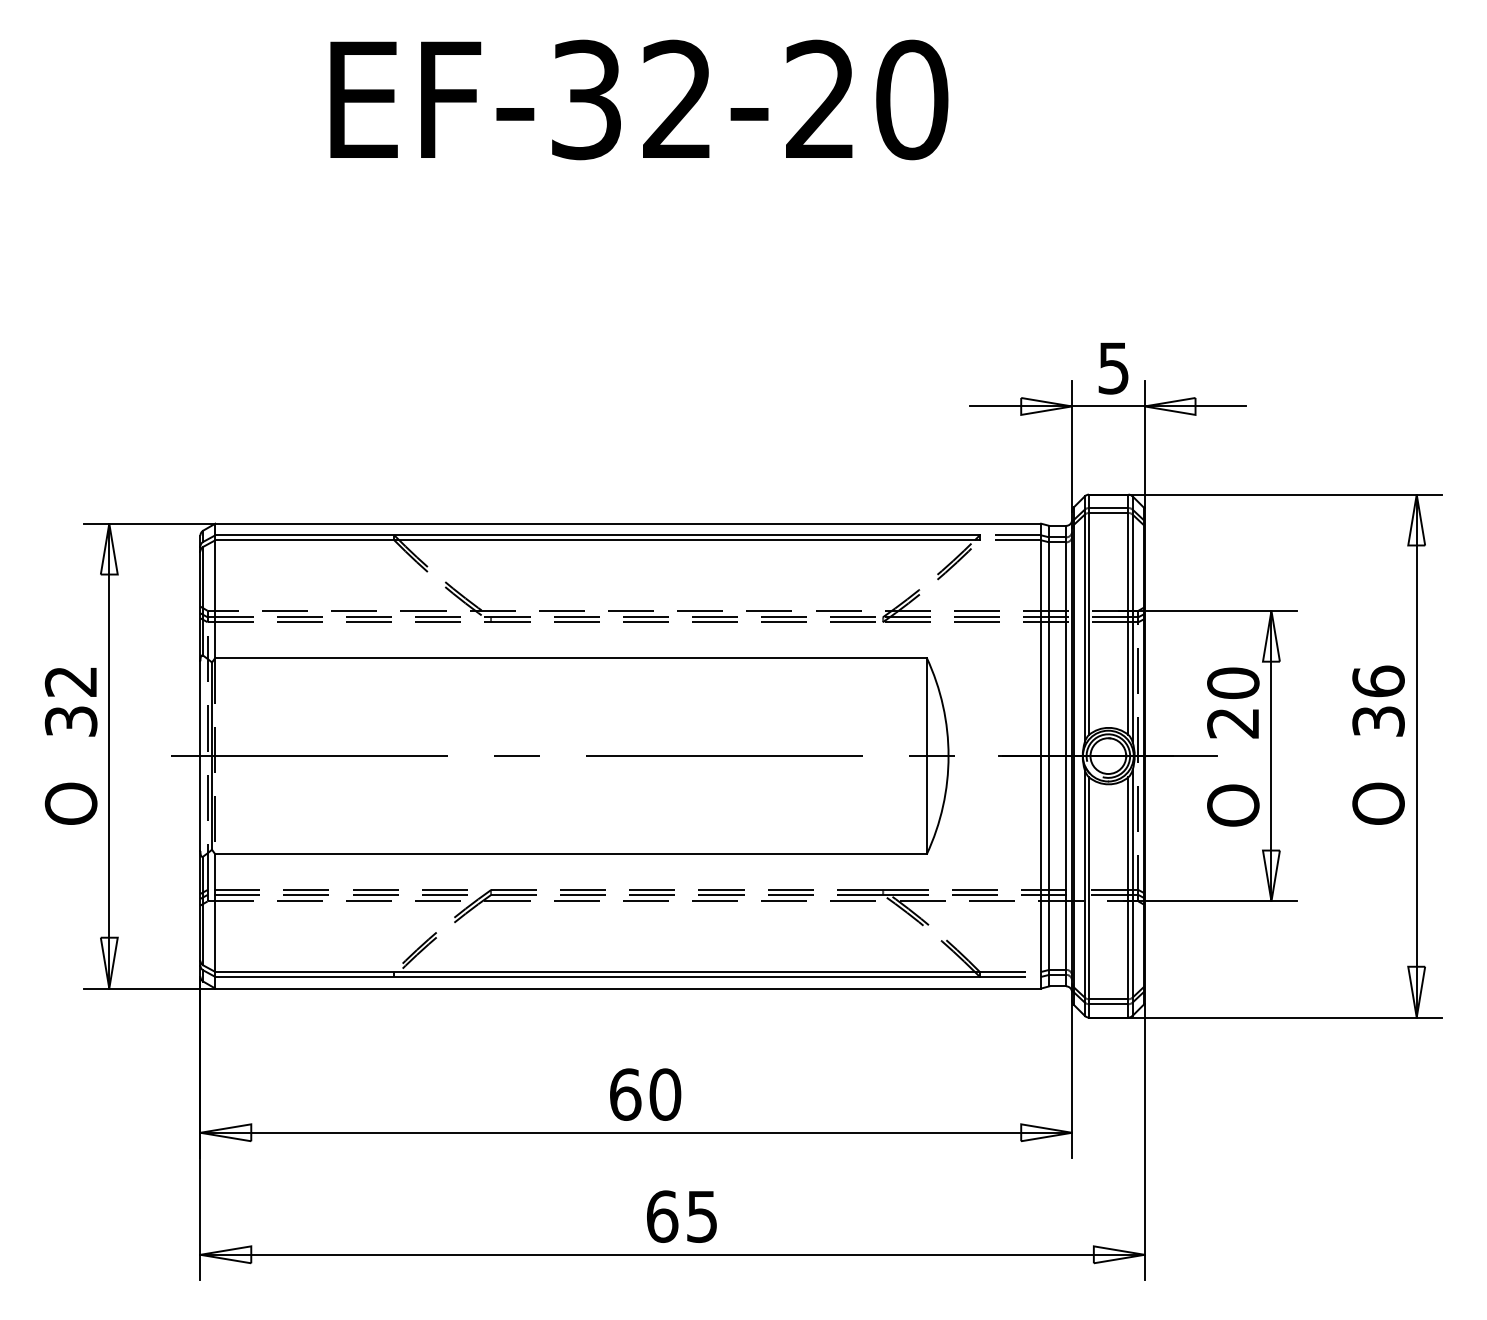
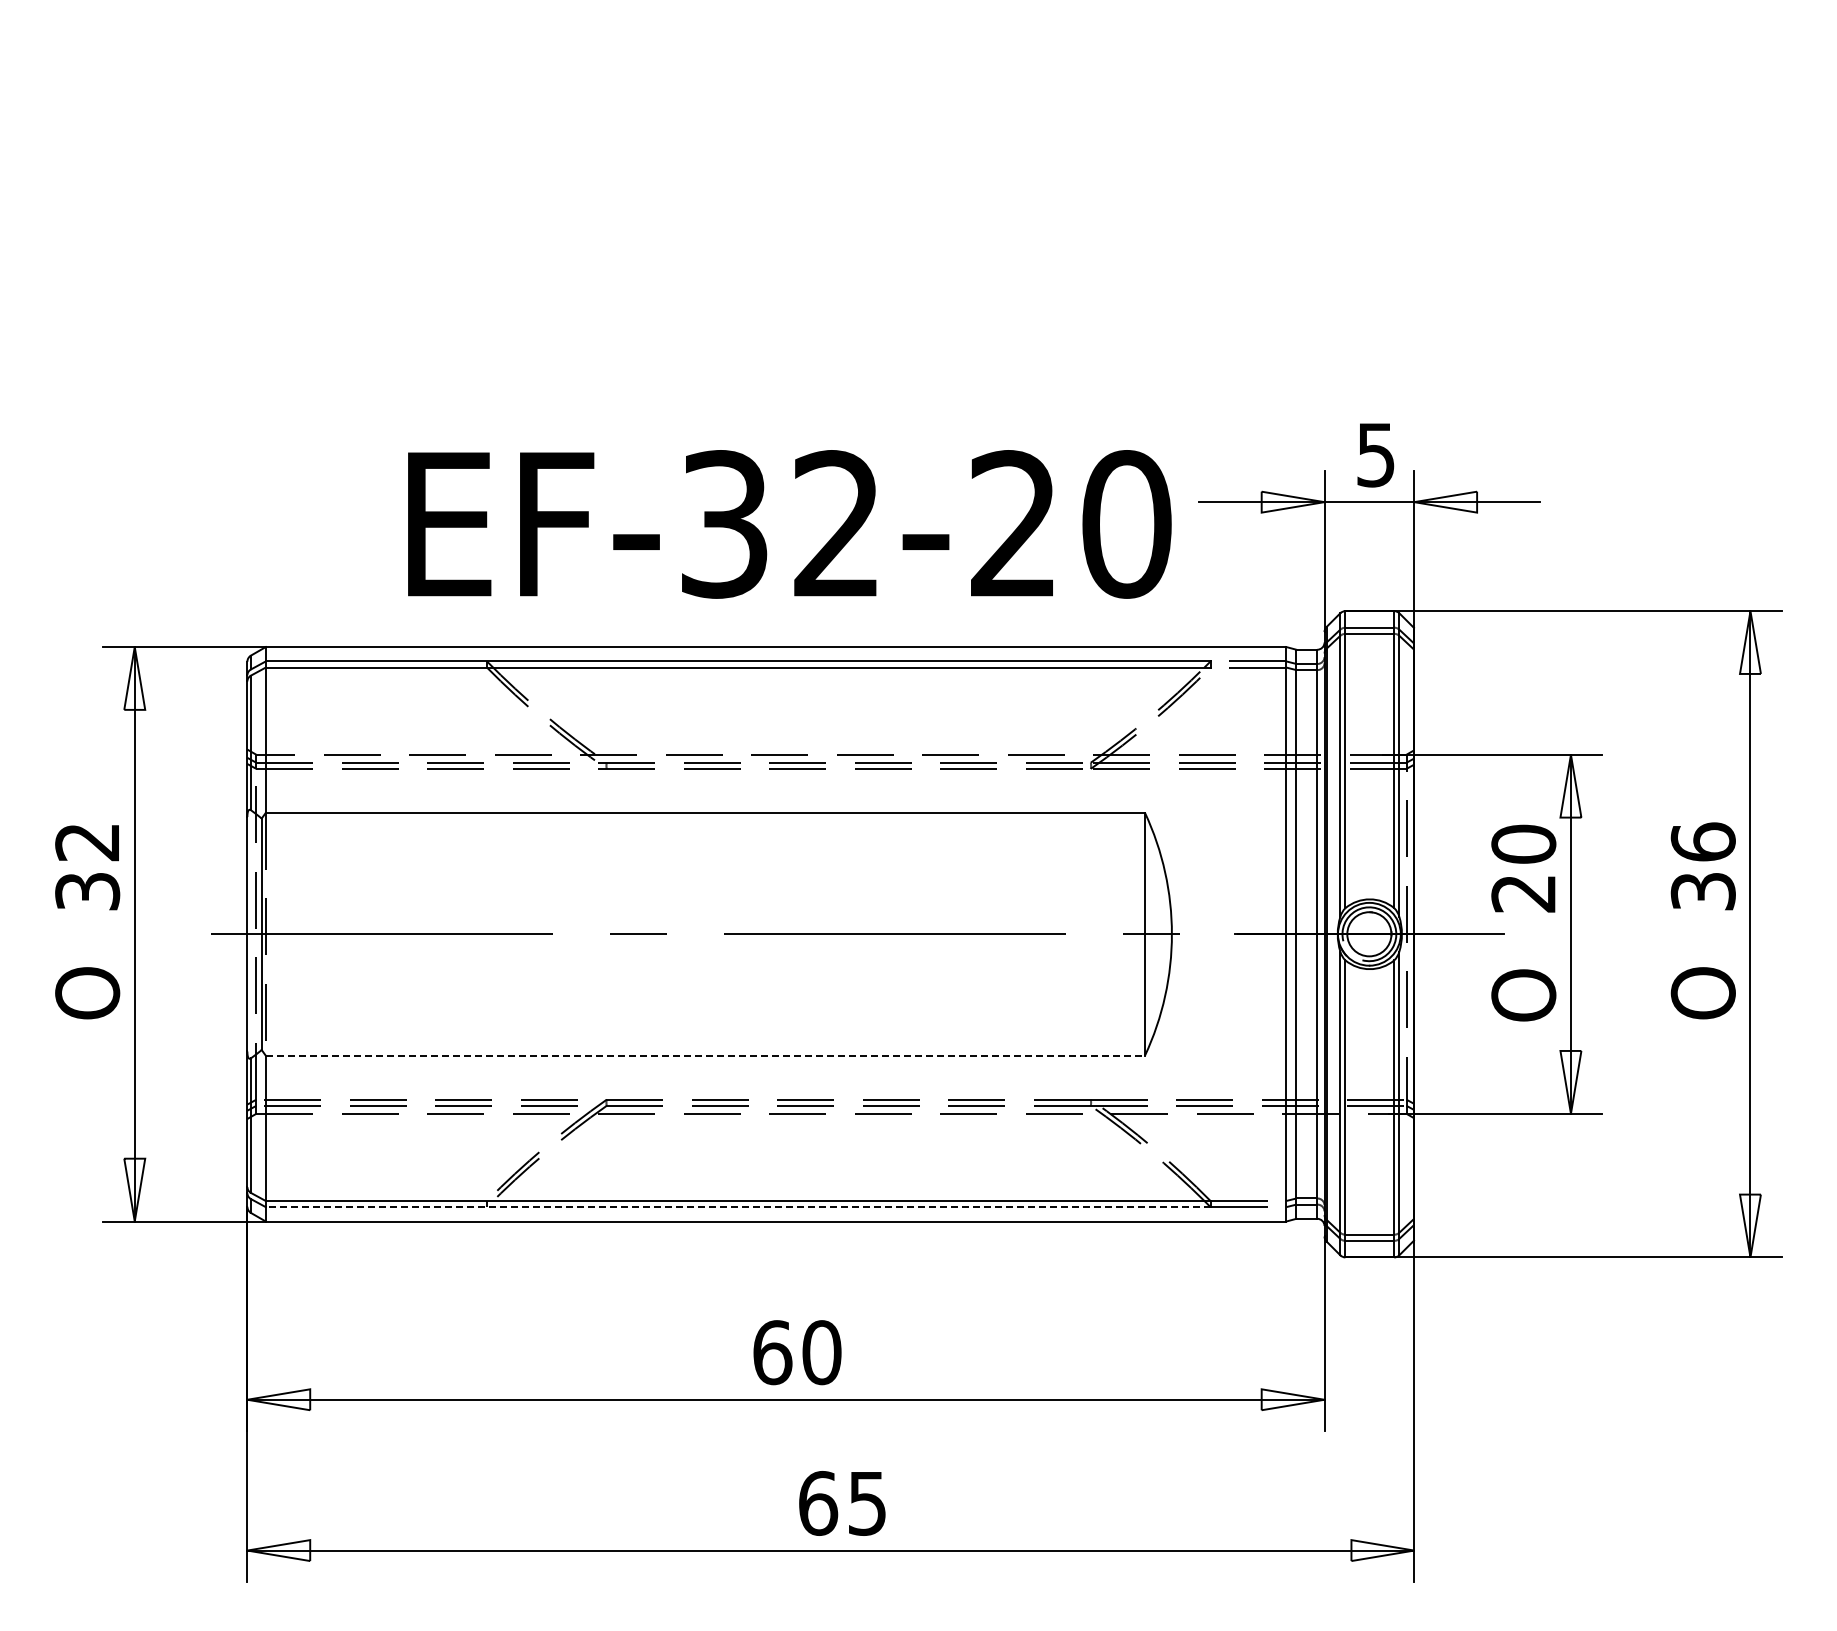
text: (639, 100) -> (789, 524), moved
line: (571, 854) -> (705, 1055), solid -> dashed
line: (597, 977) -> (737, 1207), solid -> dashed

